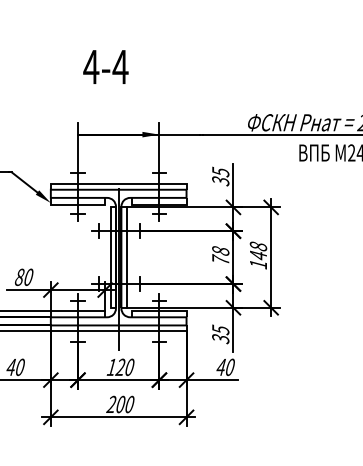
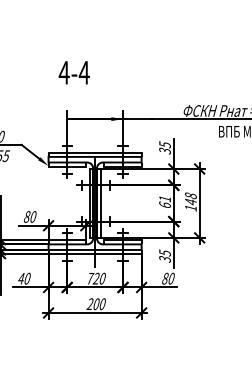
text: (104, 66) -> (73, 72), moved
text: (219, 254) -> (164, 201), 78 -> 61
text: (112, 367) -> (90, 278), 120 -> 720
text: (221, 367) -> (165, 278), 40 -> 80

